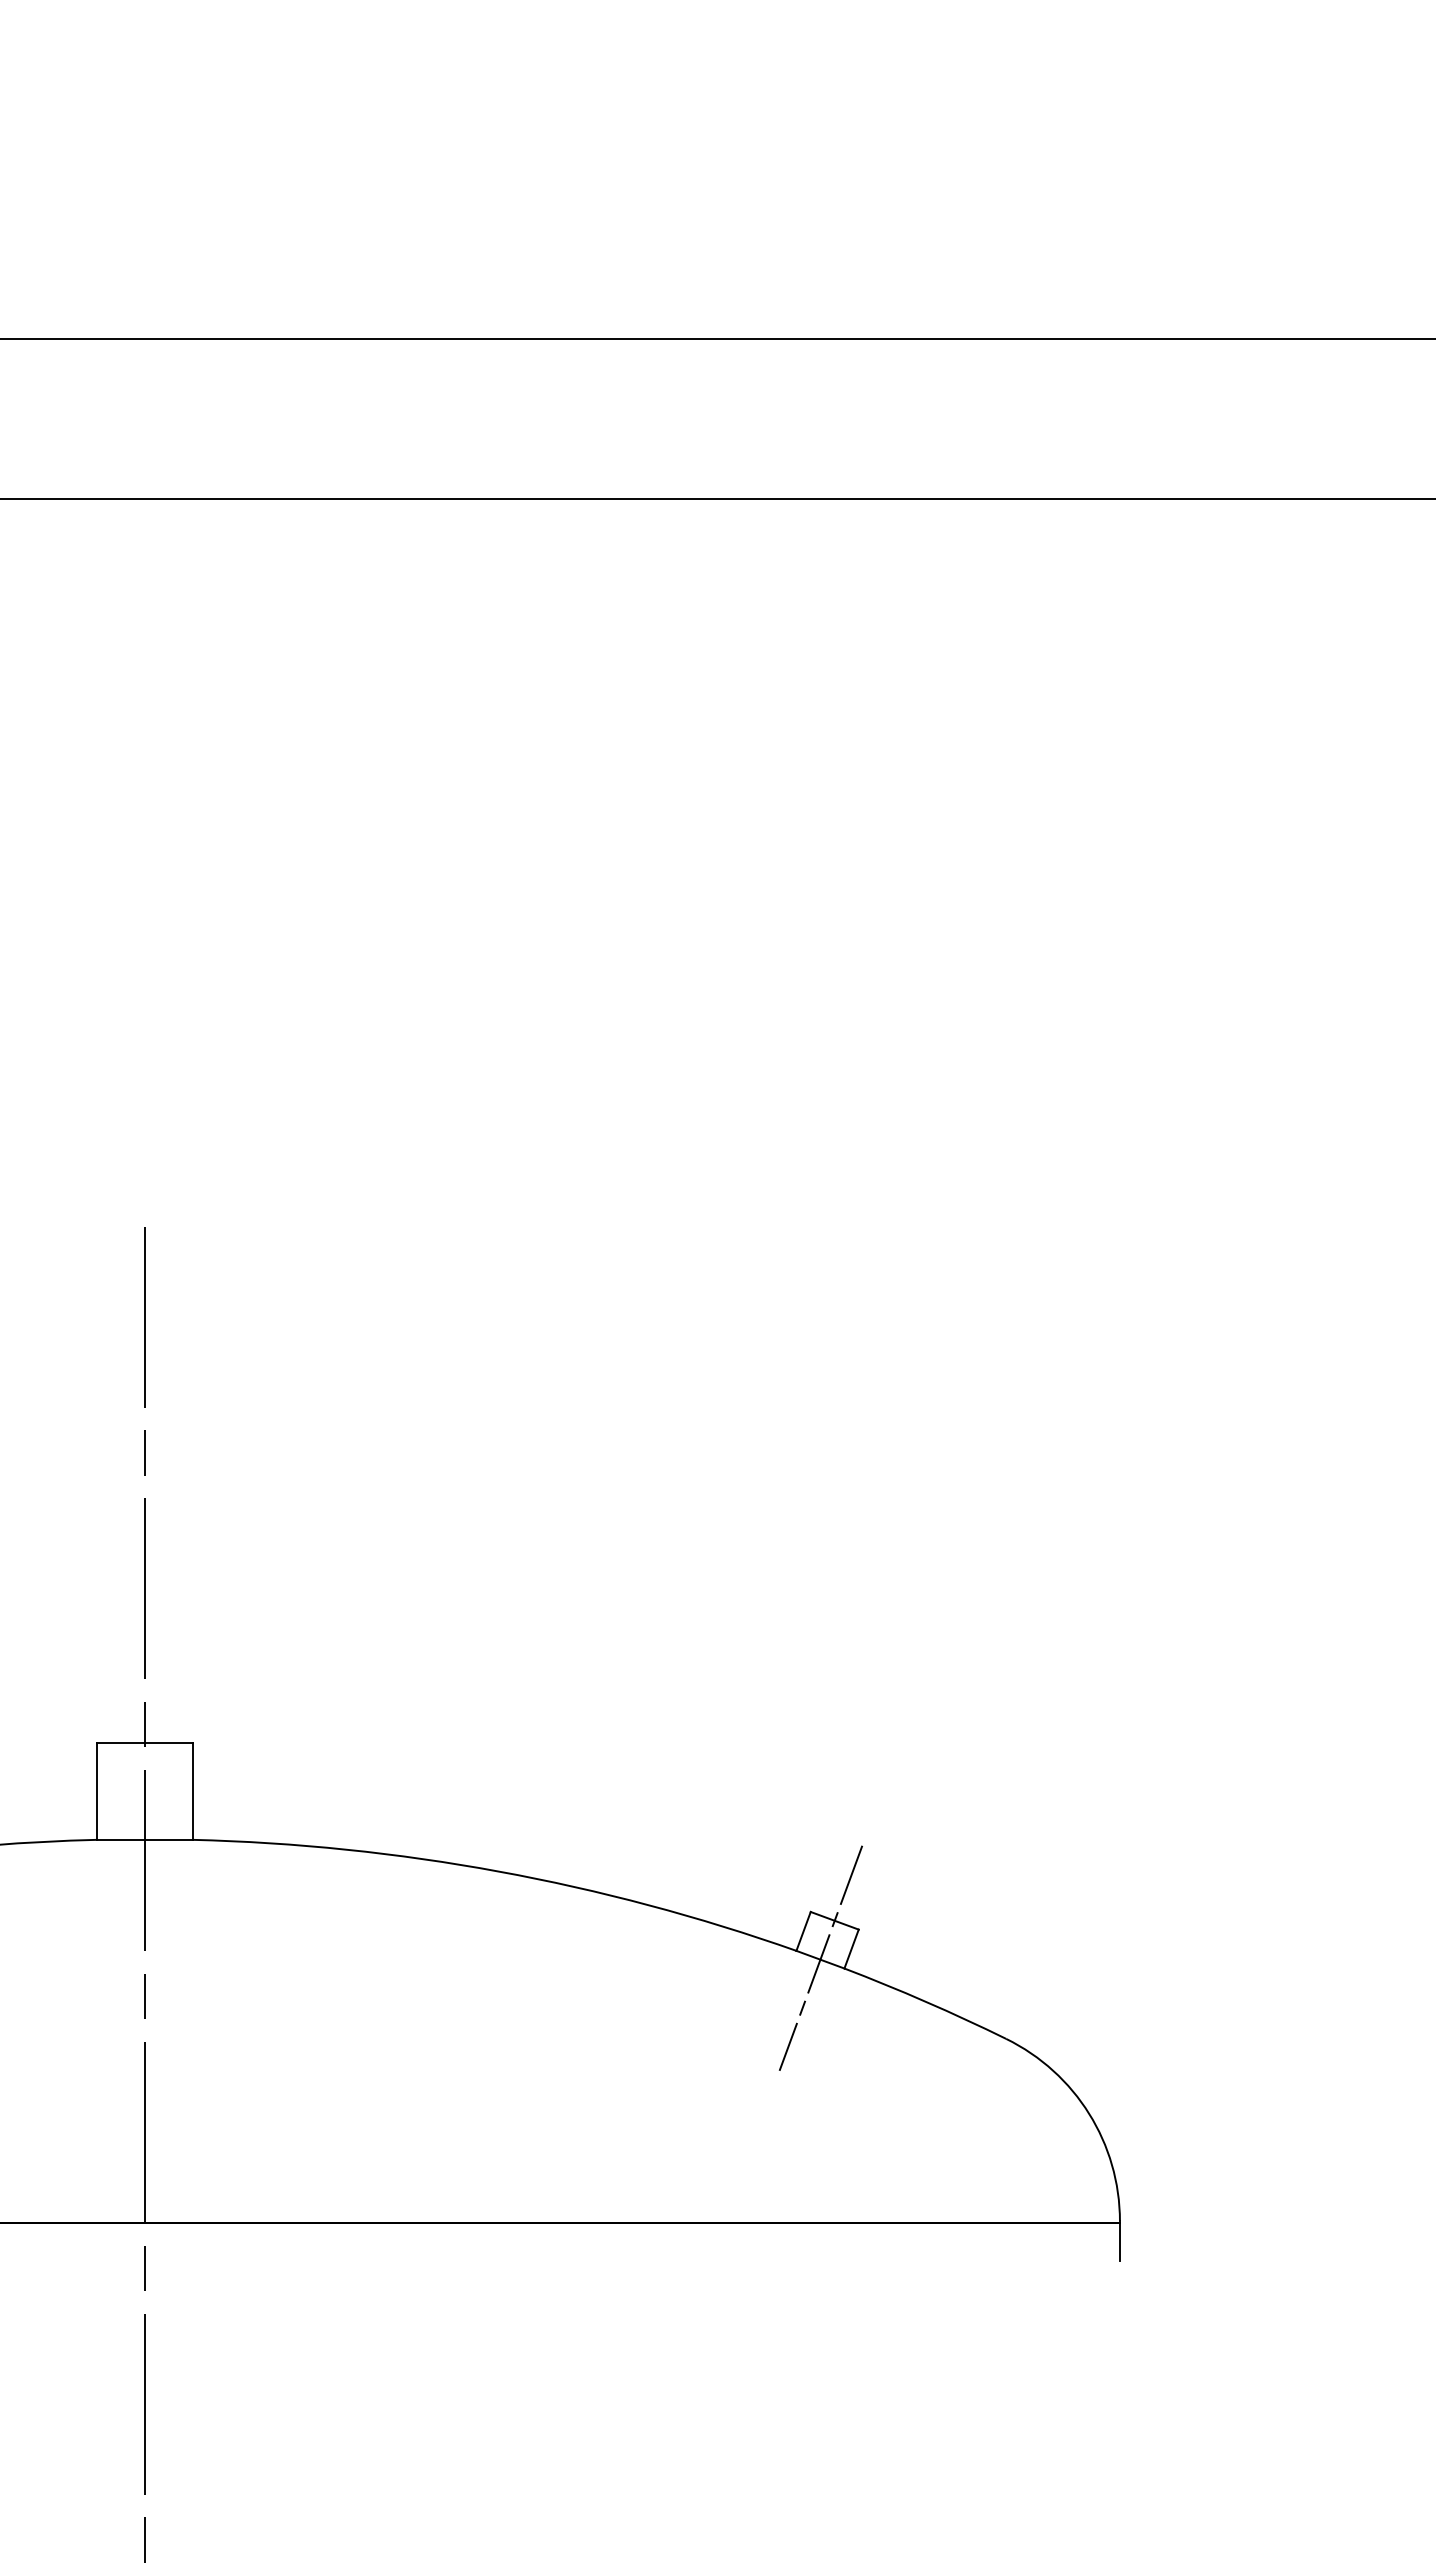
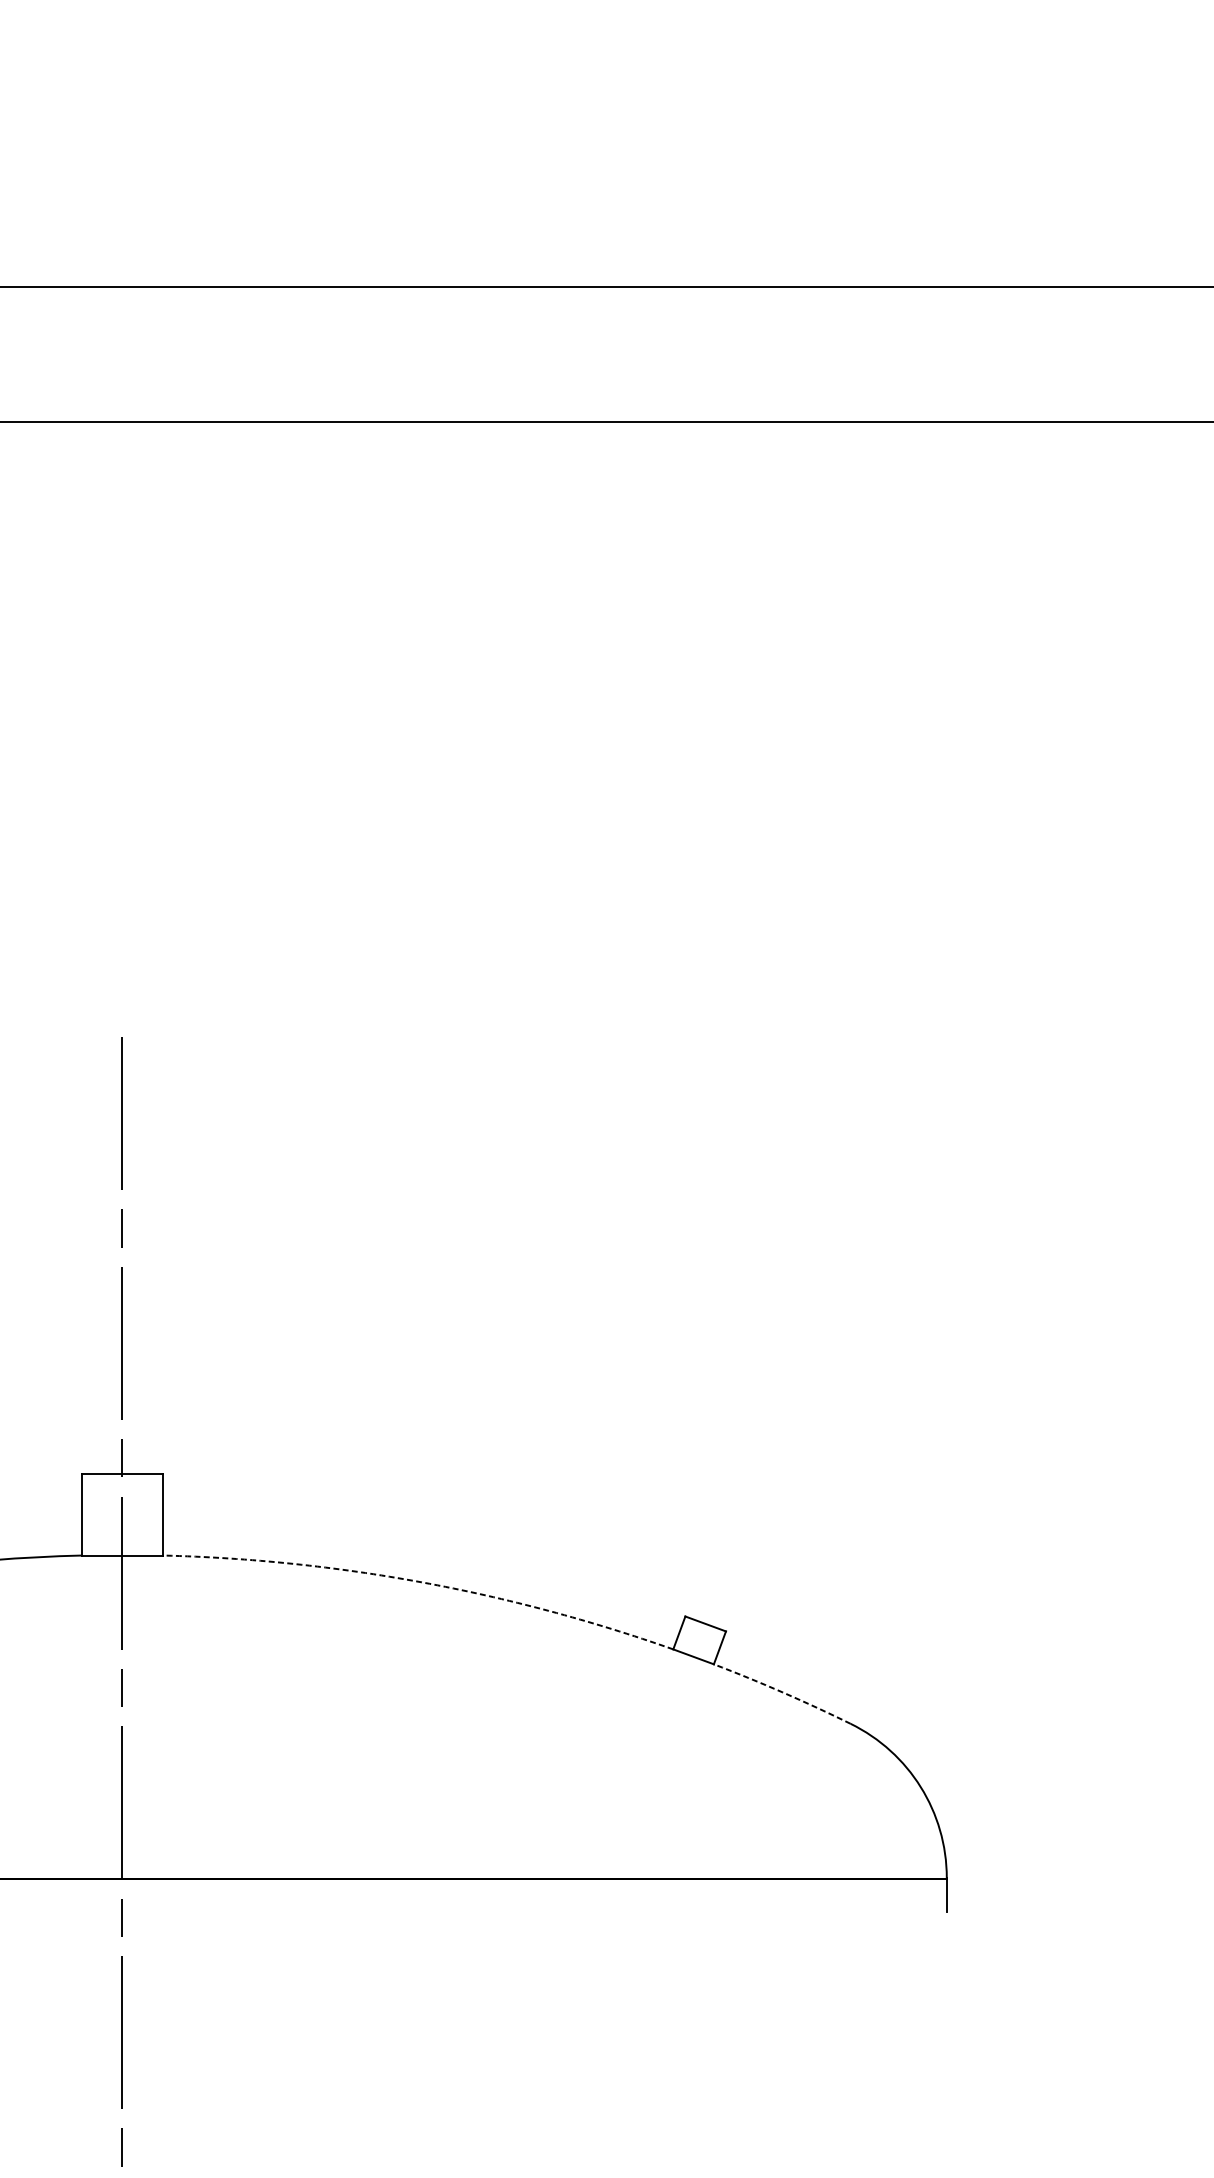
arc: (498, 1871) -> (421, 1582), solid -> dashed
line: (820, 1957) -> (693, 1654), removed
arc: (926, 2001) -> (783, 1692), solid -> dashed

